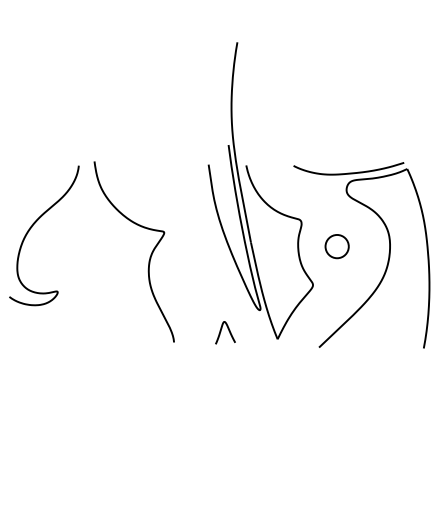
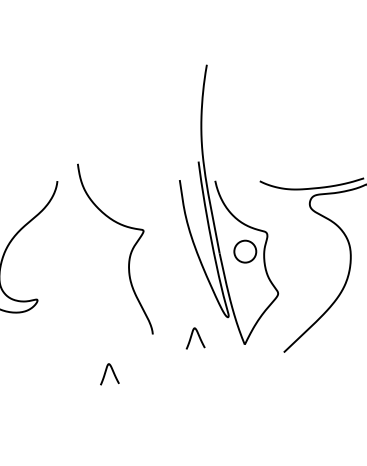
circle: (336, 246) -> (244, 251), moved
curve: (149, 257) -> (129, 254), moved
curve: (137, 369) -> (112, 373), added

